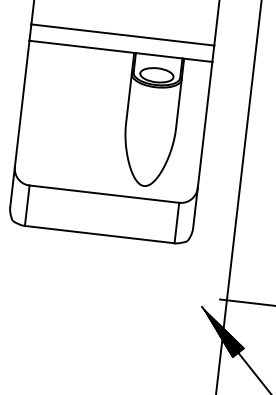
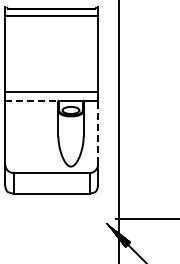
line: (83, 46) -> (32, 100), solid -> dashed
line: (206, 125) -> (98, 132), solid -> dashed

